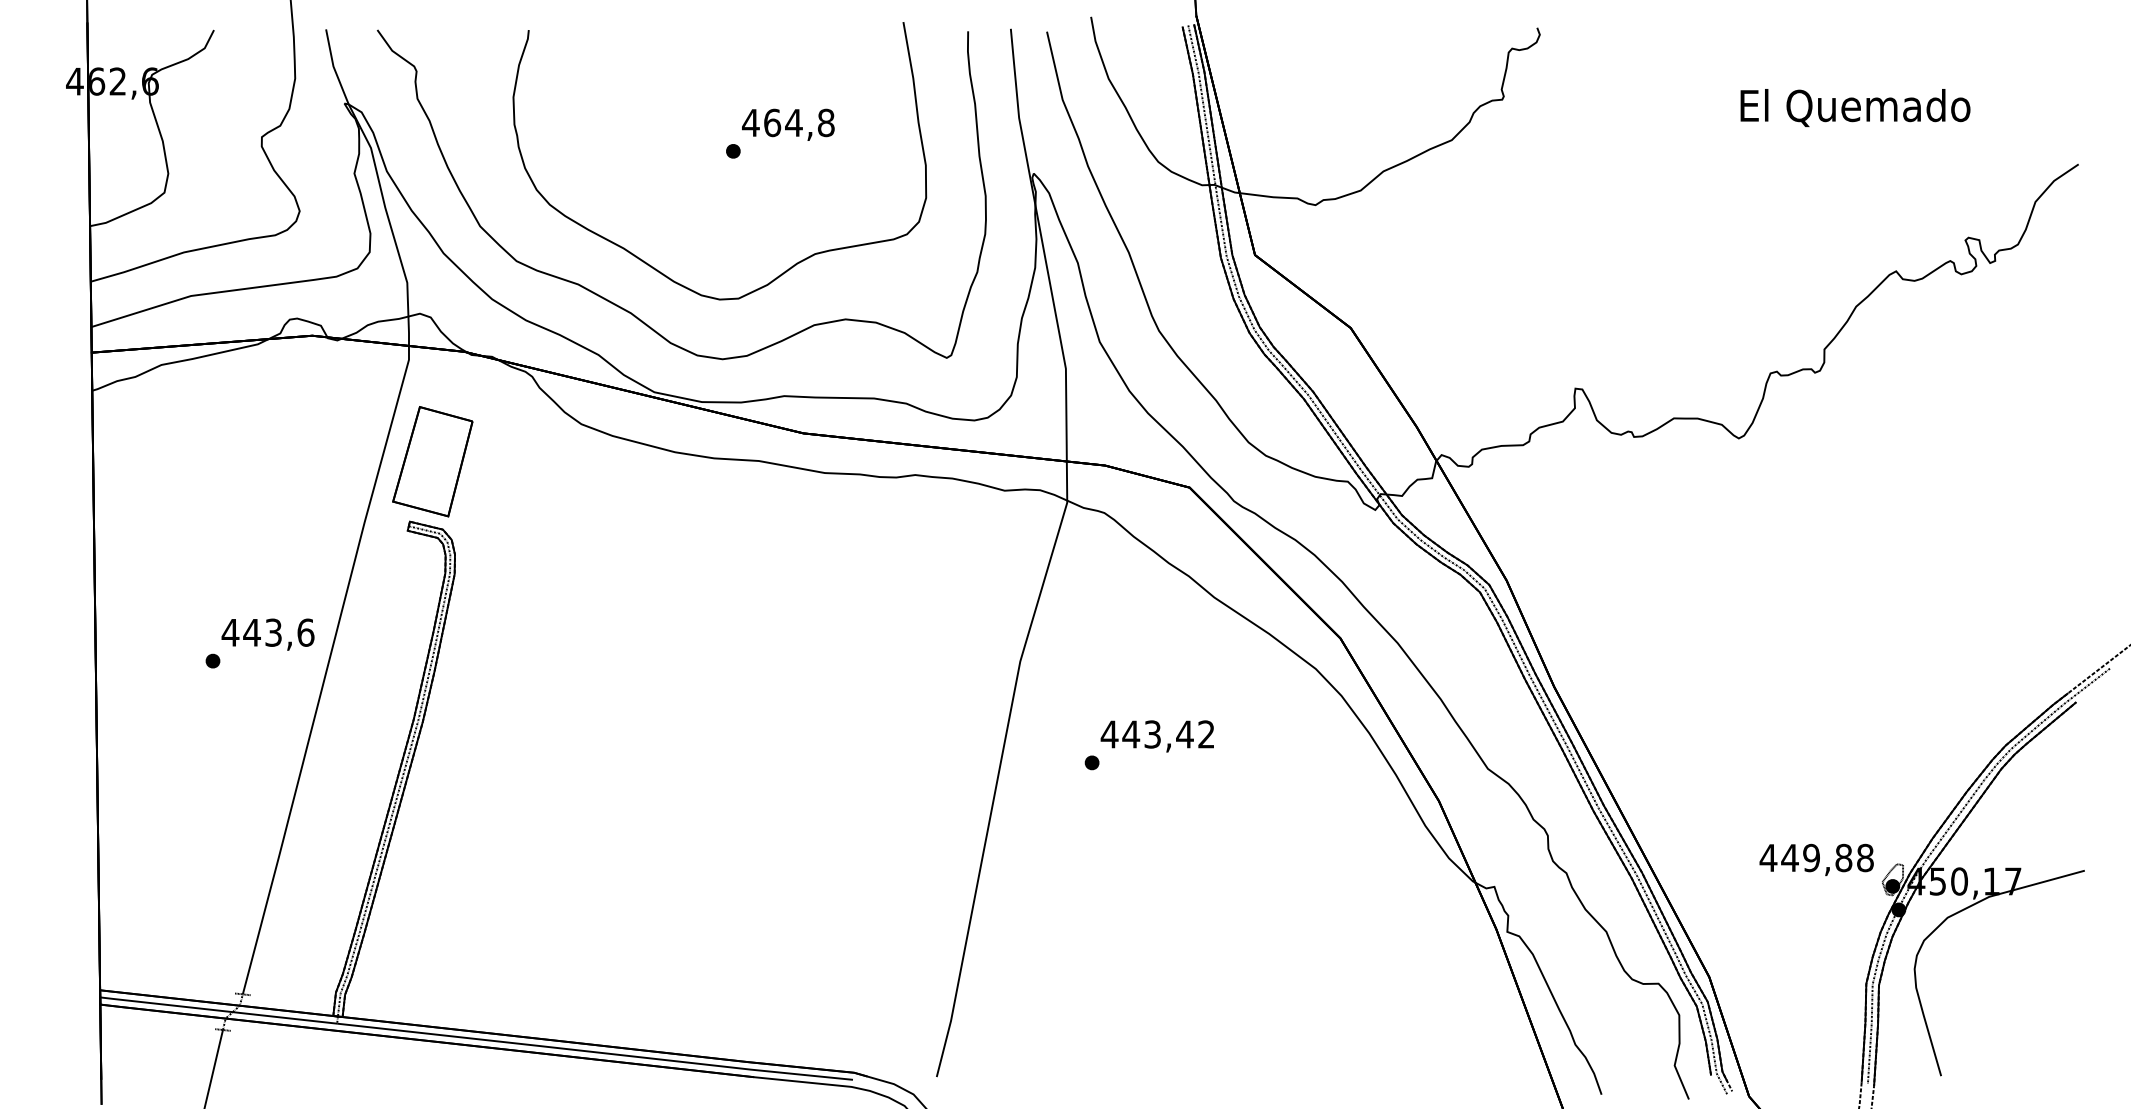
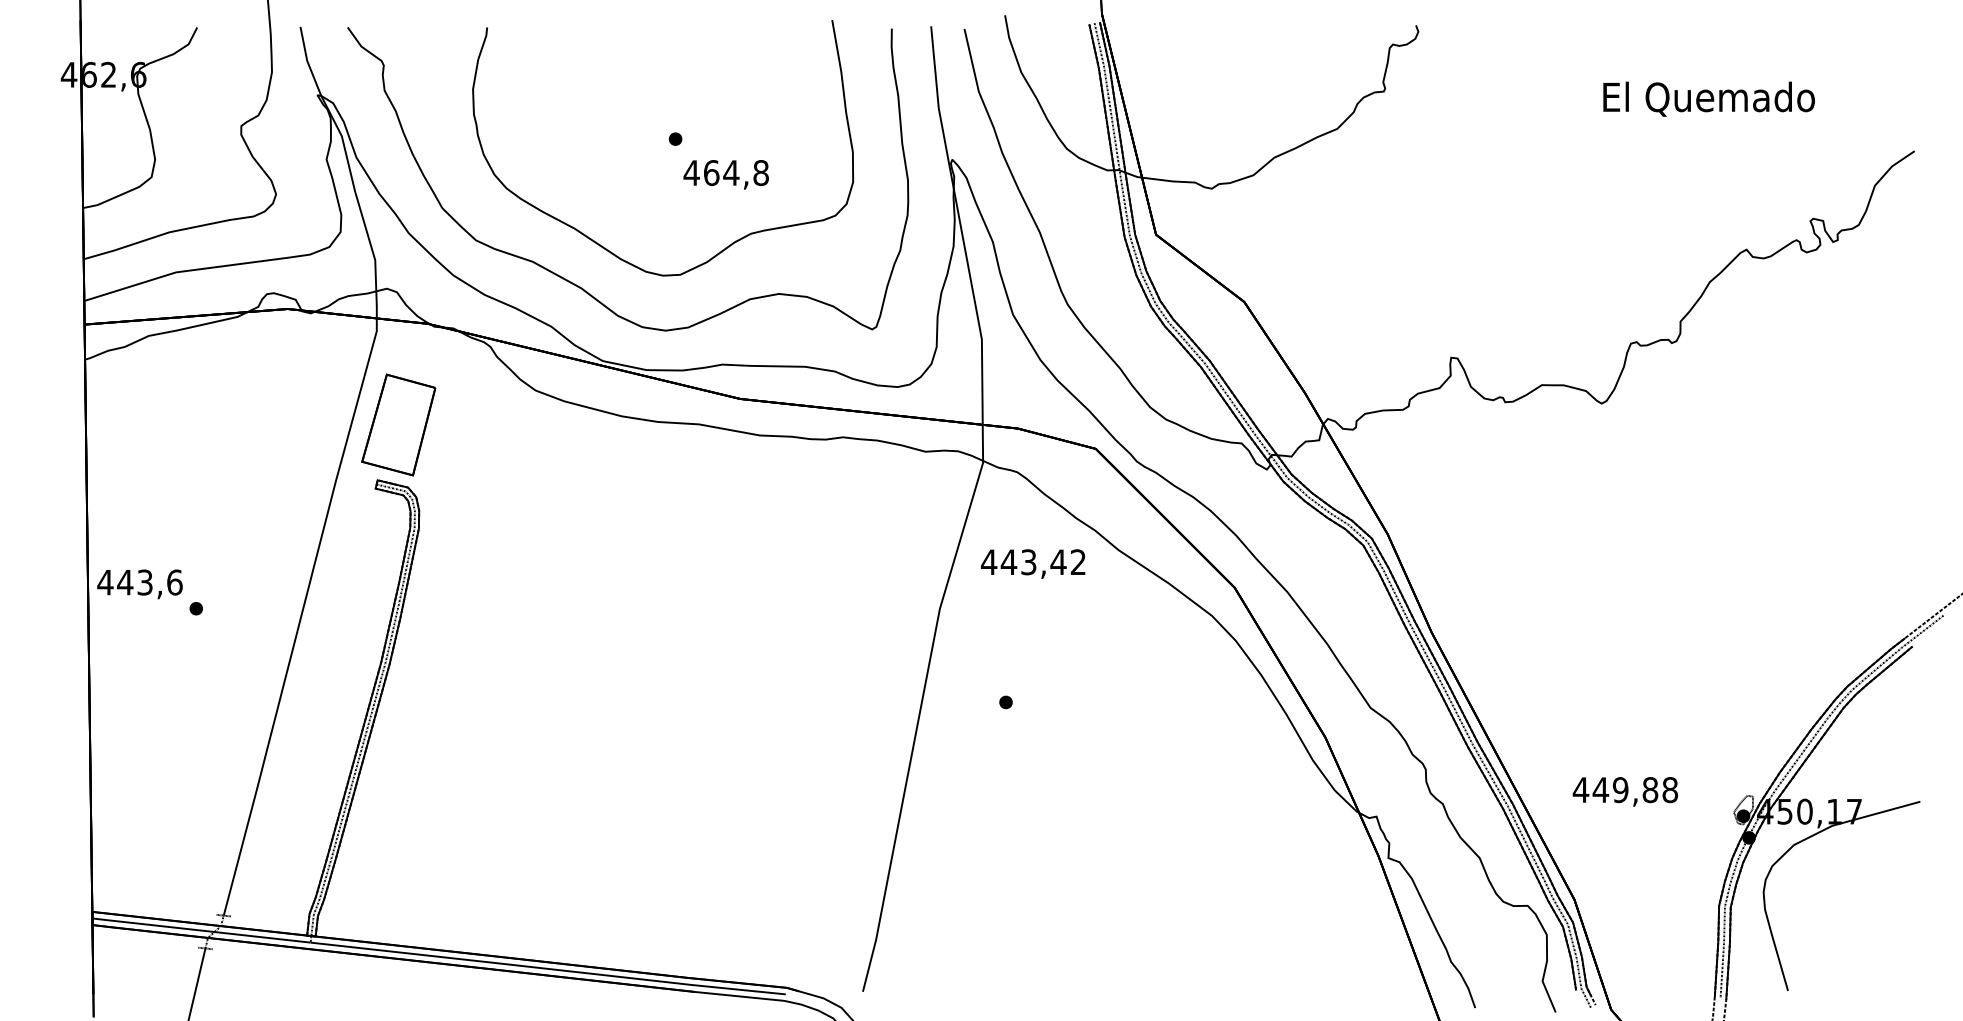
text: (787, 124) -> (725, 174), moved
text: (267, 634) -> (139, 584), moved
text: (1157, 735) -> (1033, 563), moved
text: (1815, 859) -> (1624, 791), moved

